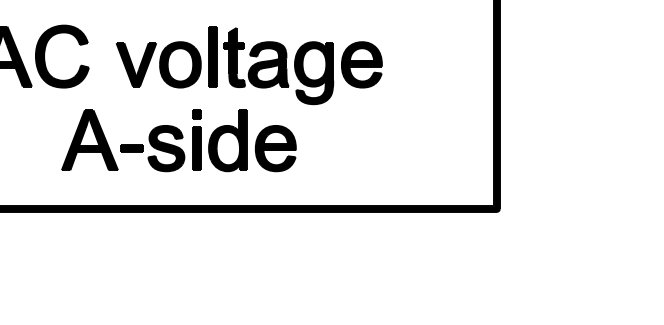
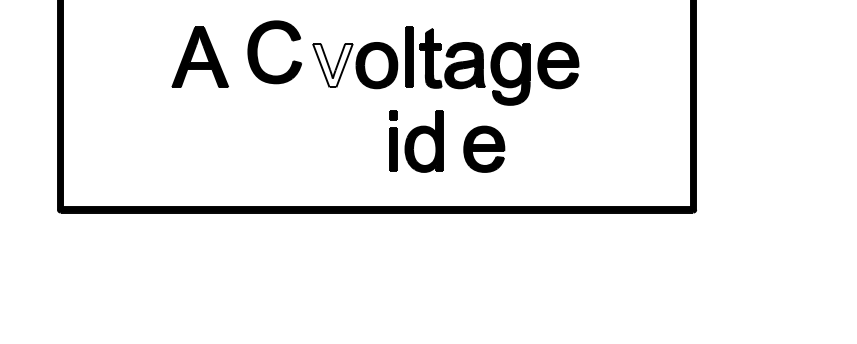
part: (45, 56) -> (257, 52), moved
fill: (136, 64) -> (332, 65), removed
part: (123, 140) -> (319, 141), removed
part: (276, 147) -> (484, 148), moved

